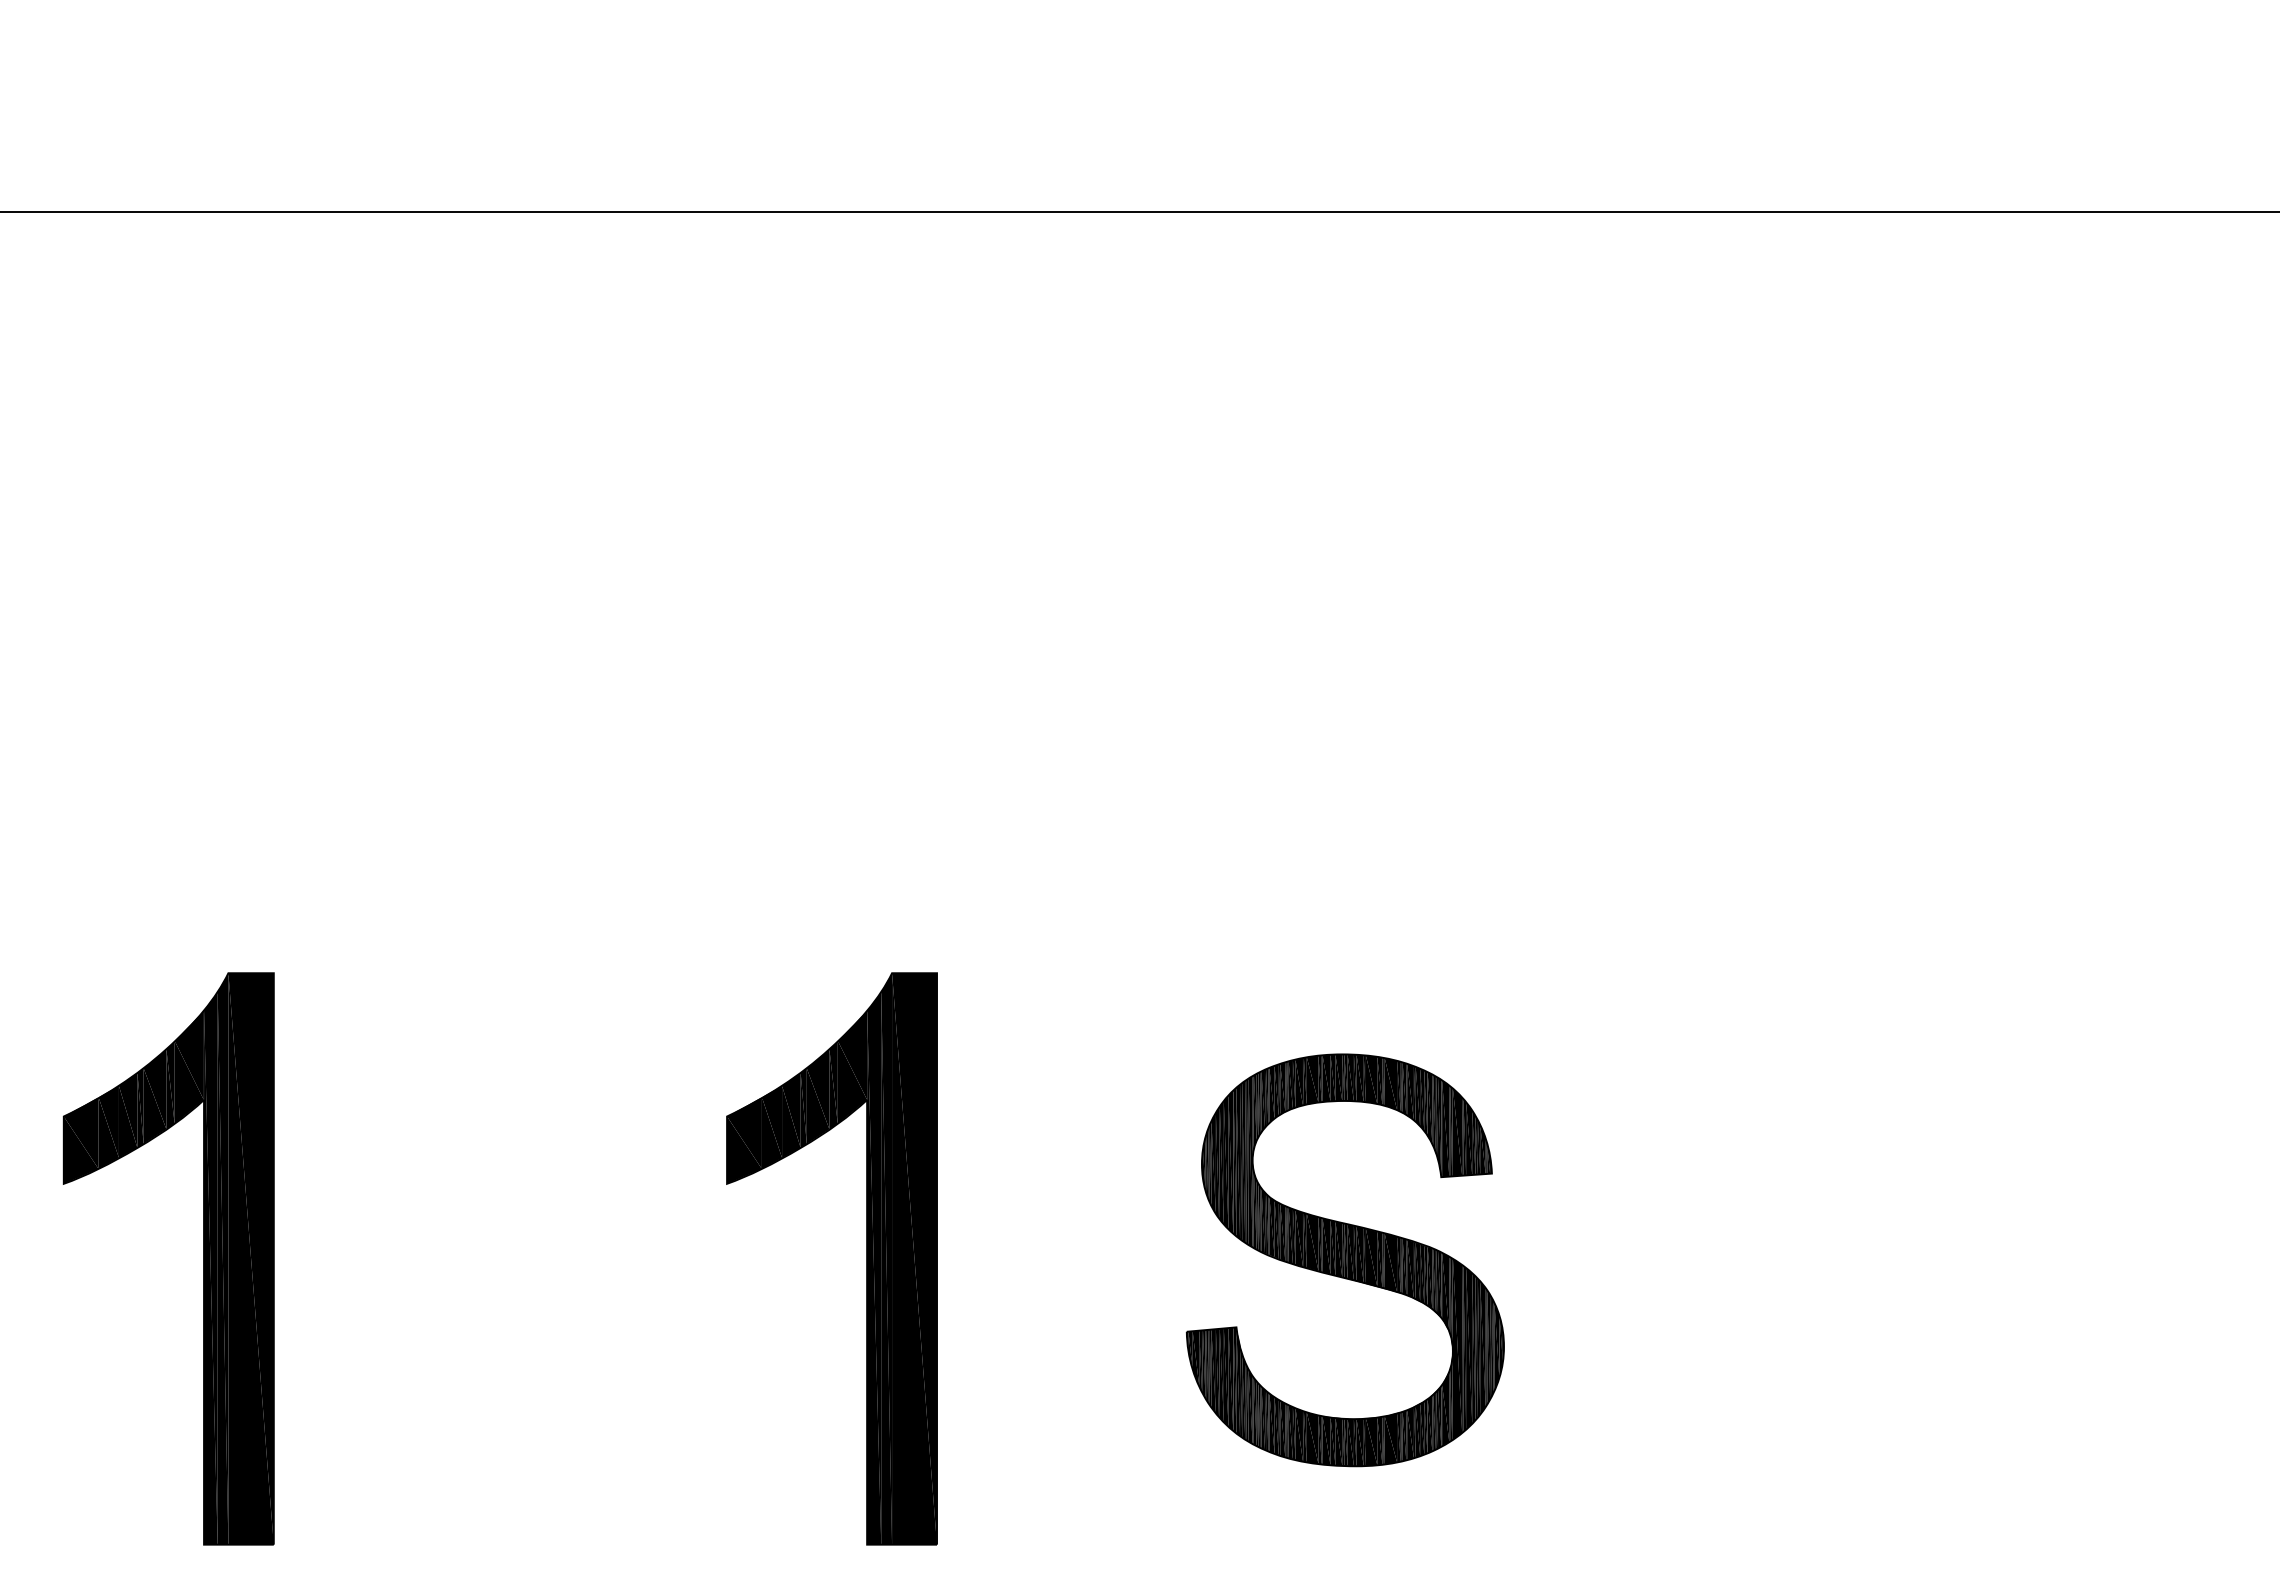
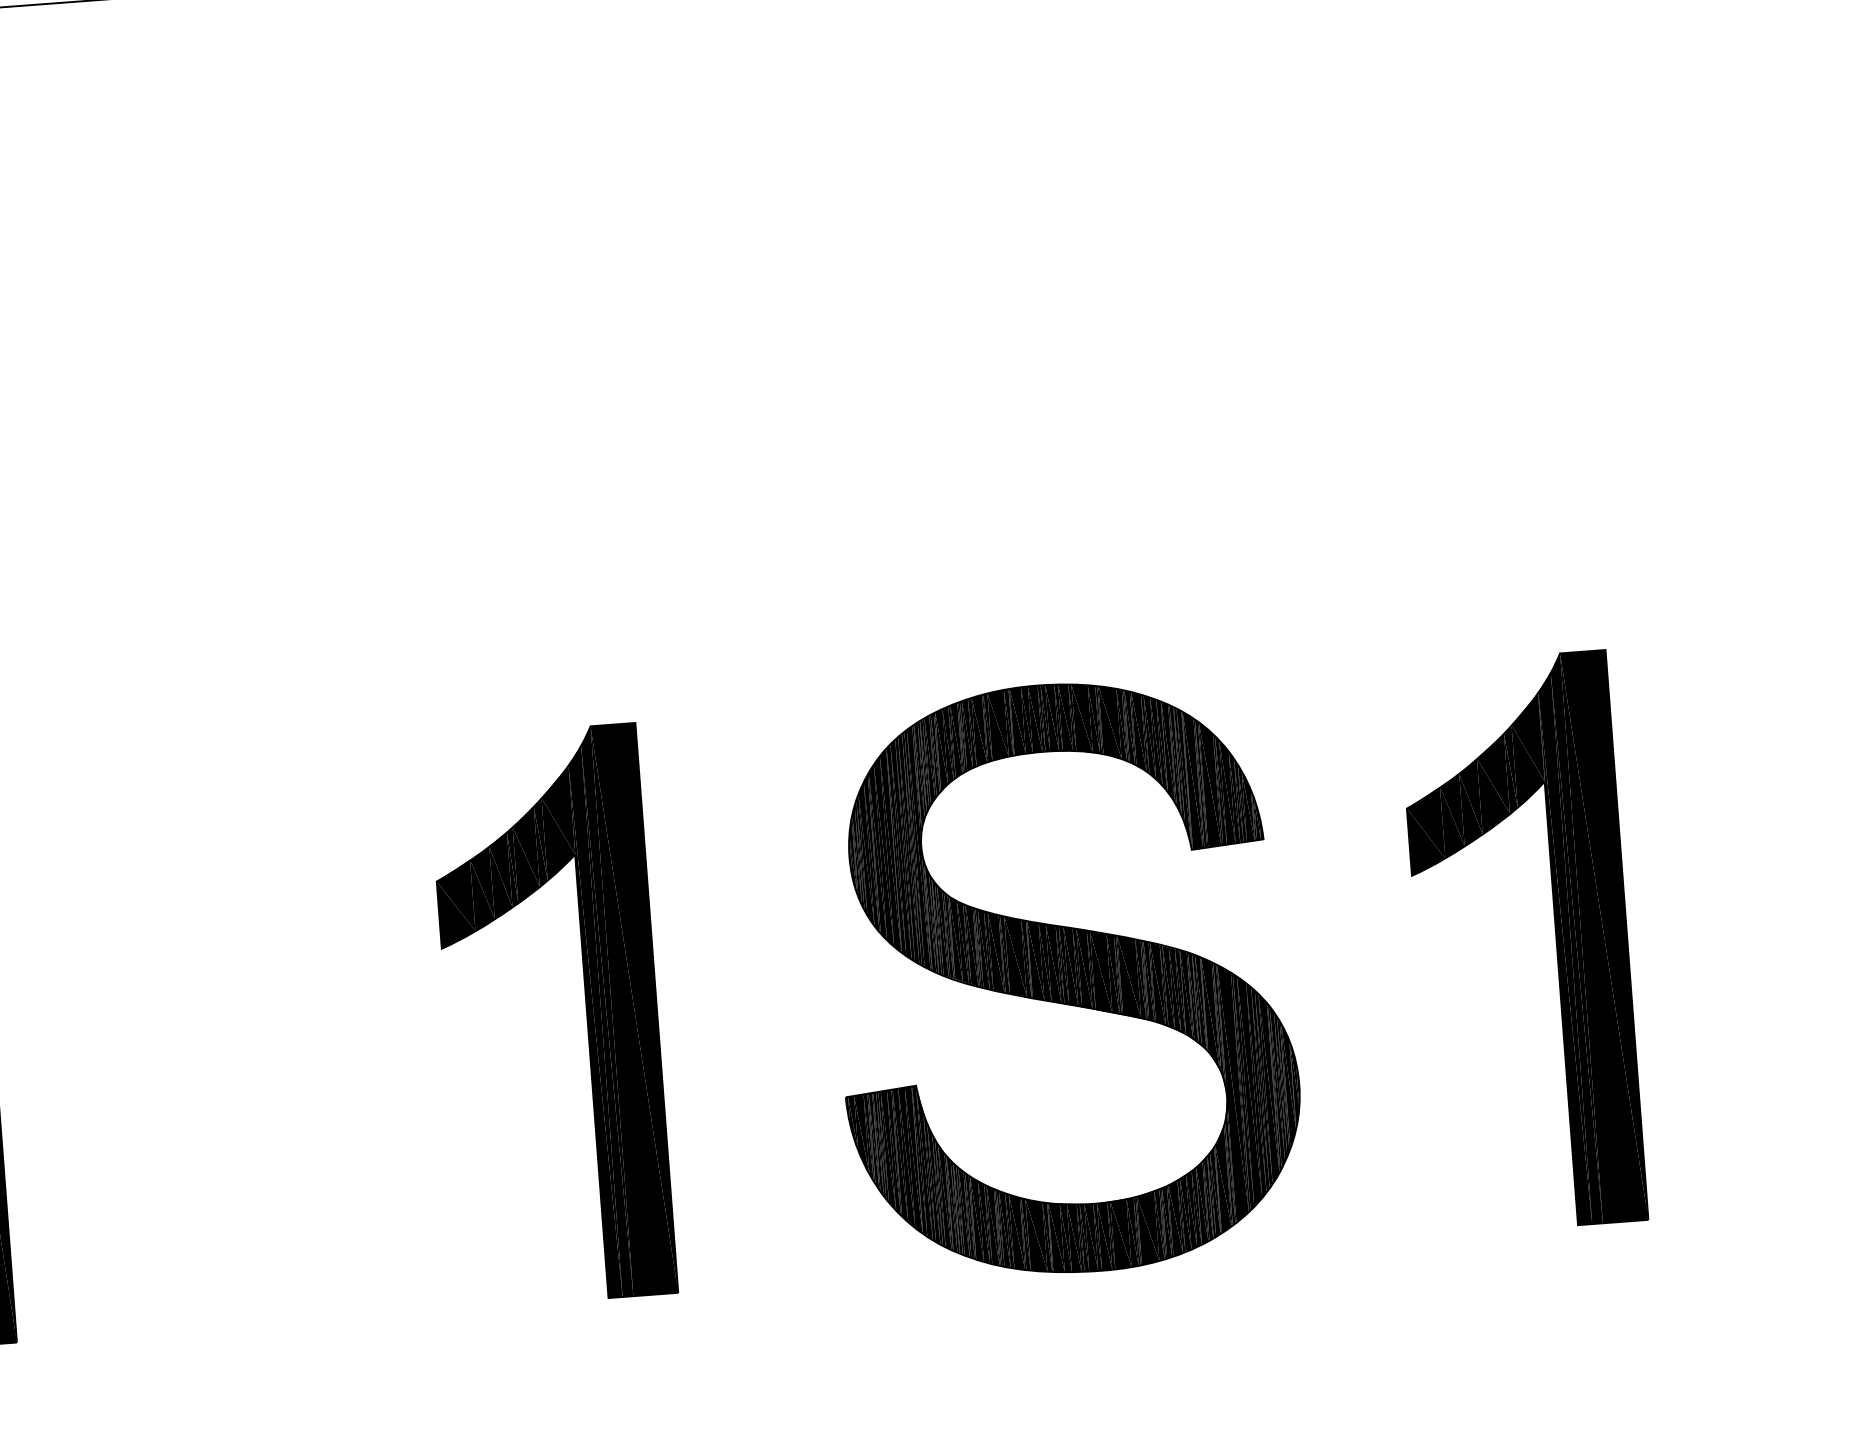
part: (1838, 1258) -> (1555, 939), added
part: (1345, 1260) -> (1064, 978), size x1.43

